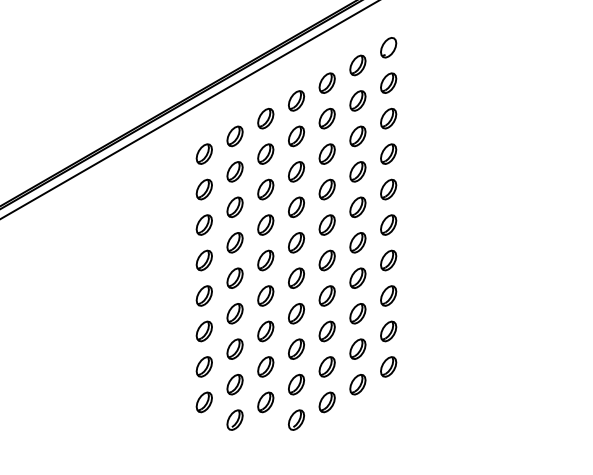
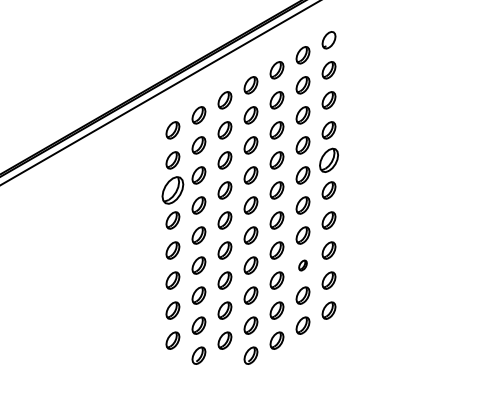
part: (387, 189) -> (328, 160), size x1.4
part: (203, 225) -> (172, 190), size x1.6
part: (357, 313) -> (302, 265), size x0.6

